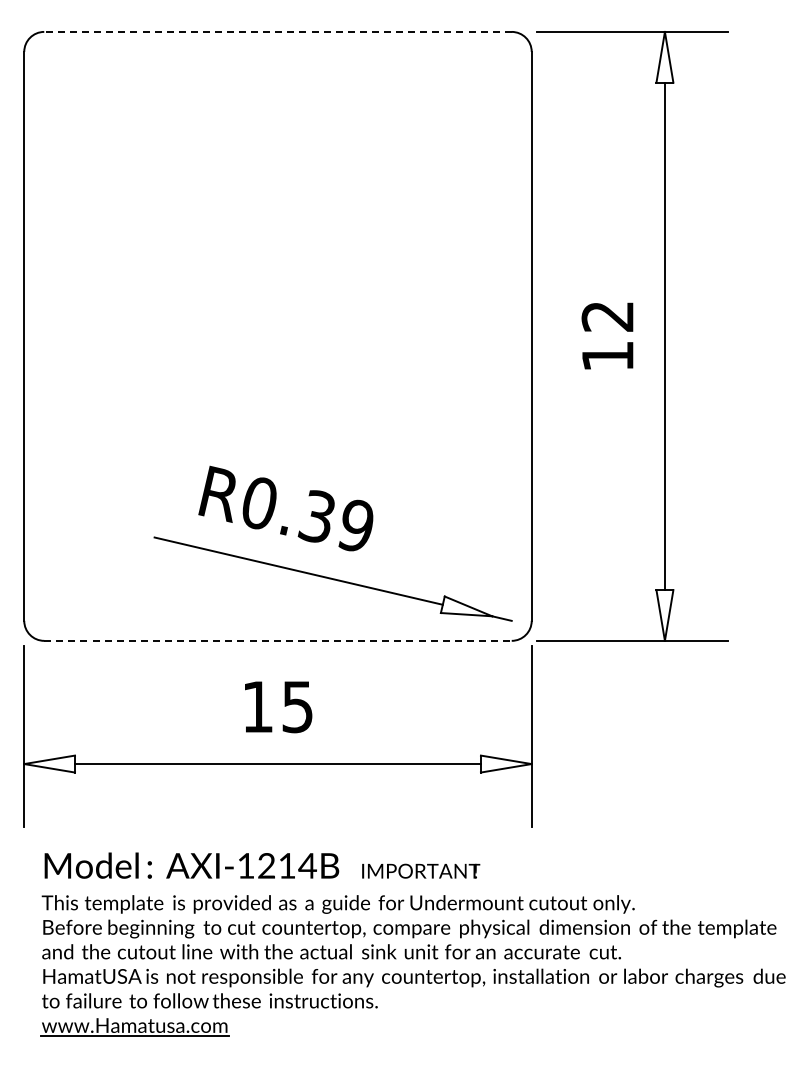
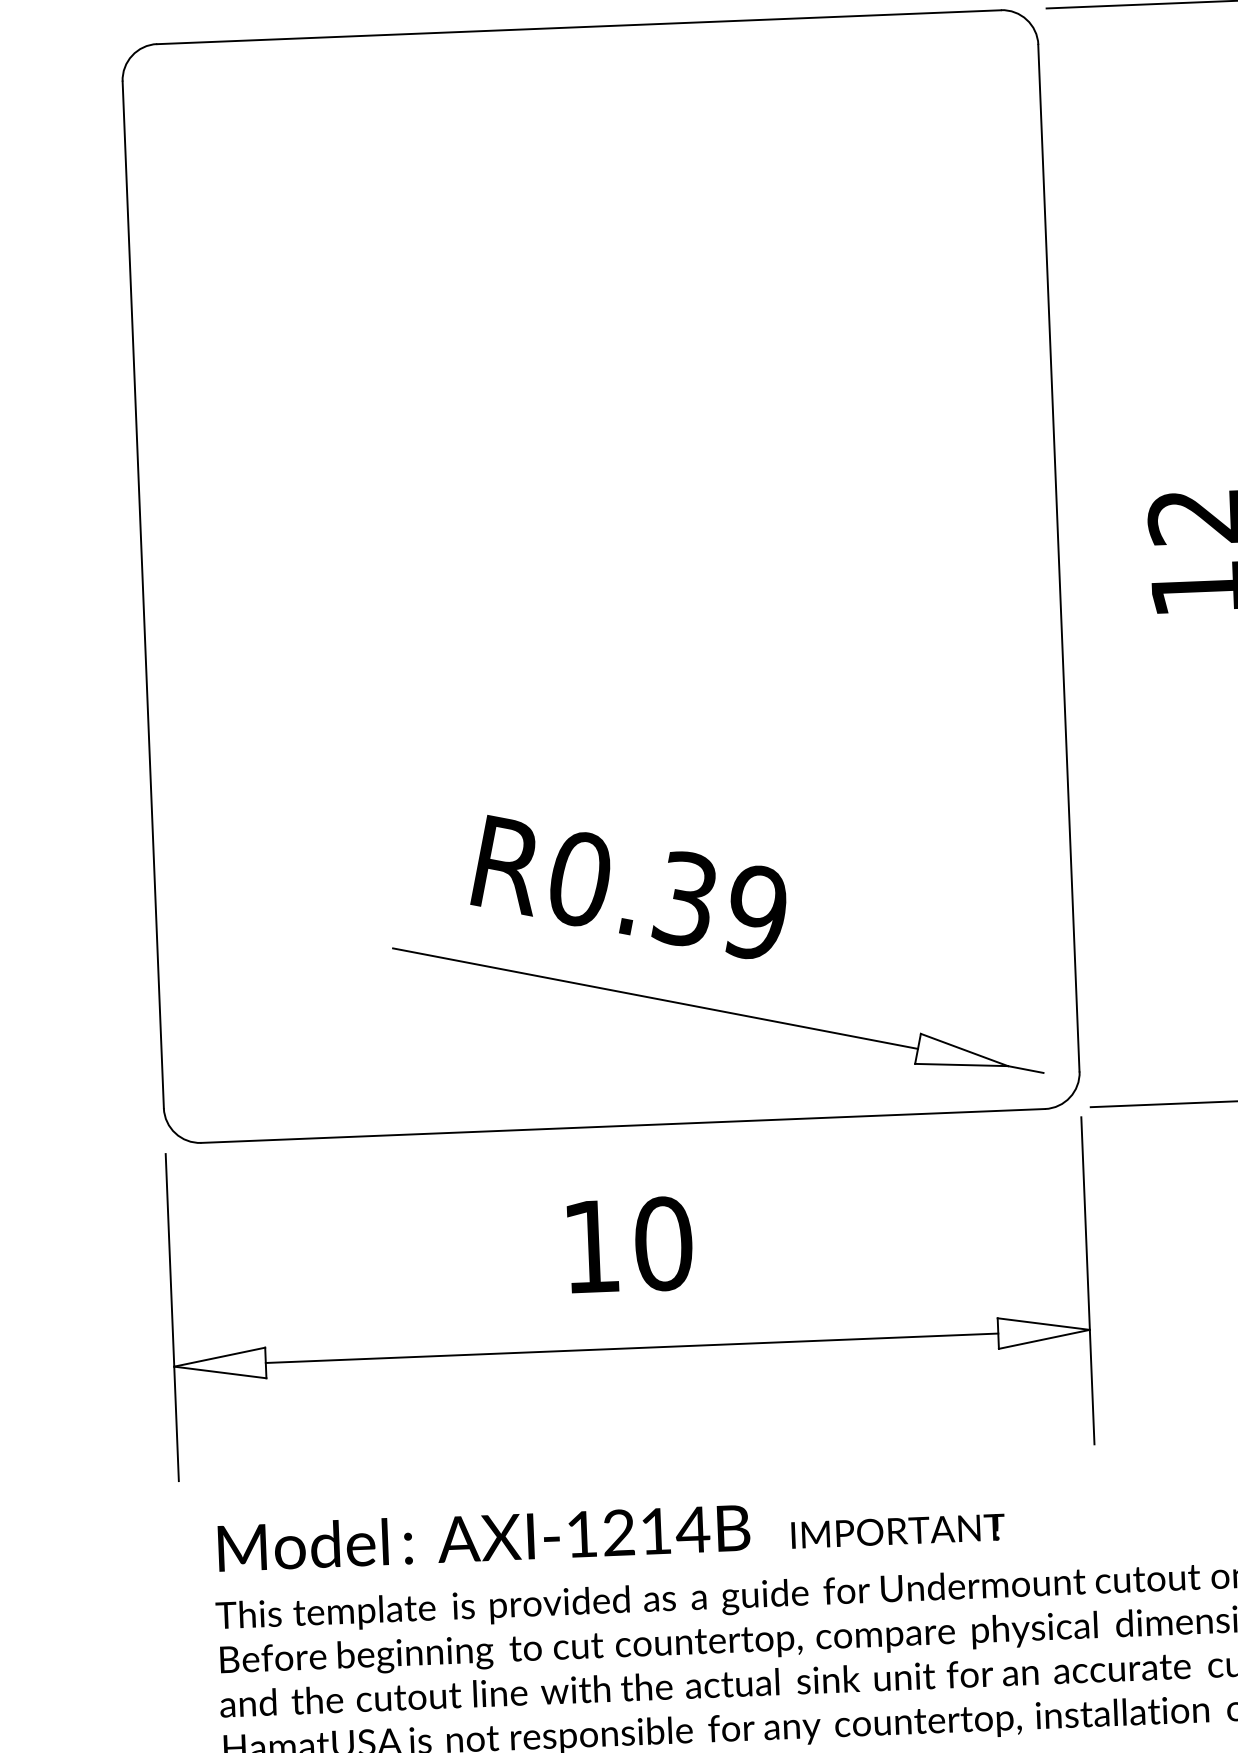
line: (278, 31) -> (579, 26), dashed -> solid
line: (278, 640) -> (624, 1125), dashed -> solid
text: (297, 706) -> (663, 1242), 15 -> 10

